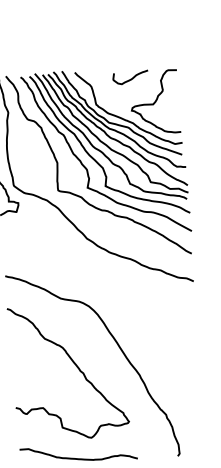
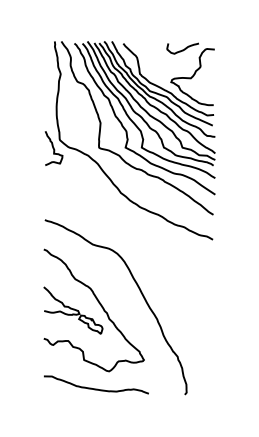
curve: (130, 78) -> (182, 49), moved
part: (45, 373) -> (73, 310), added

